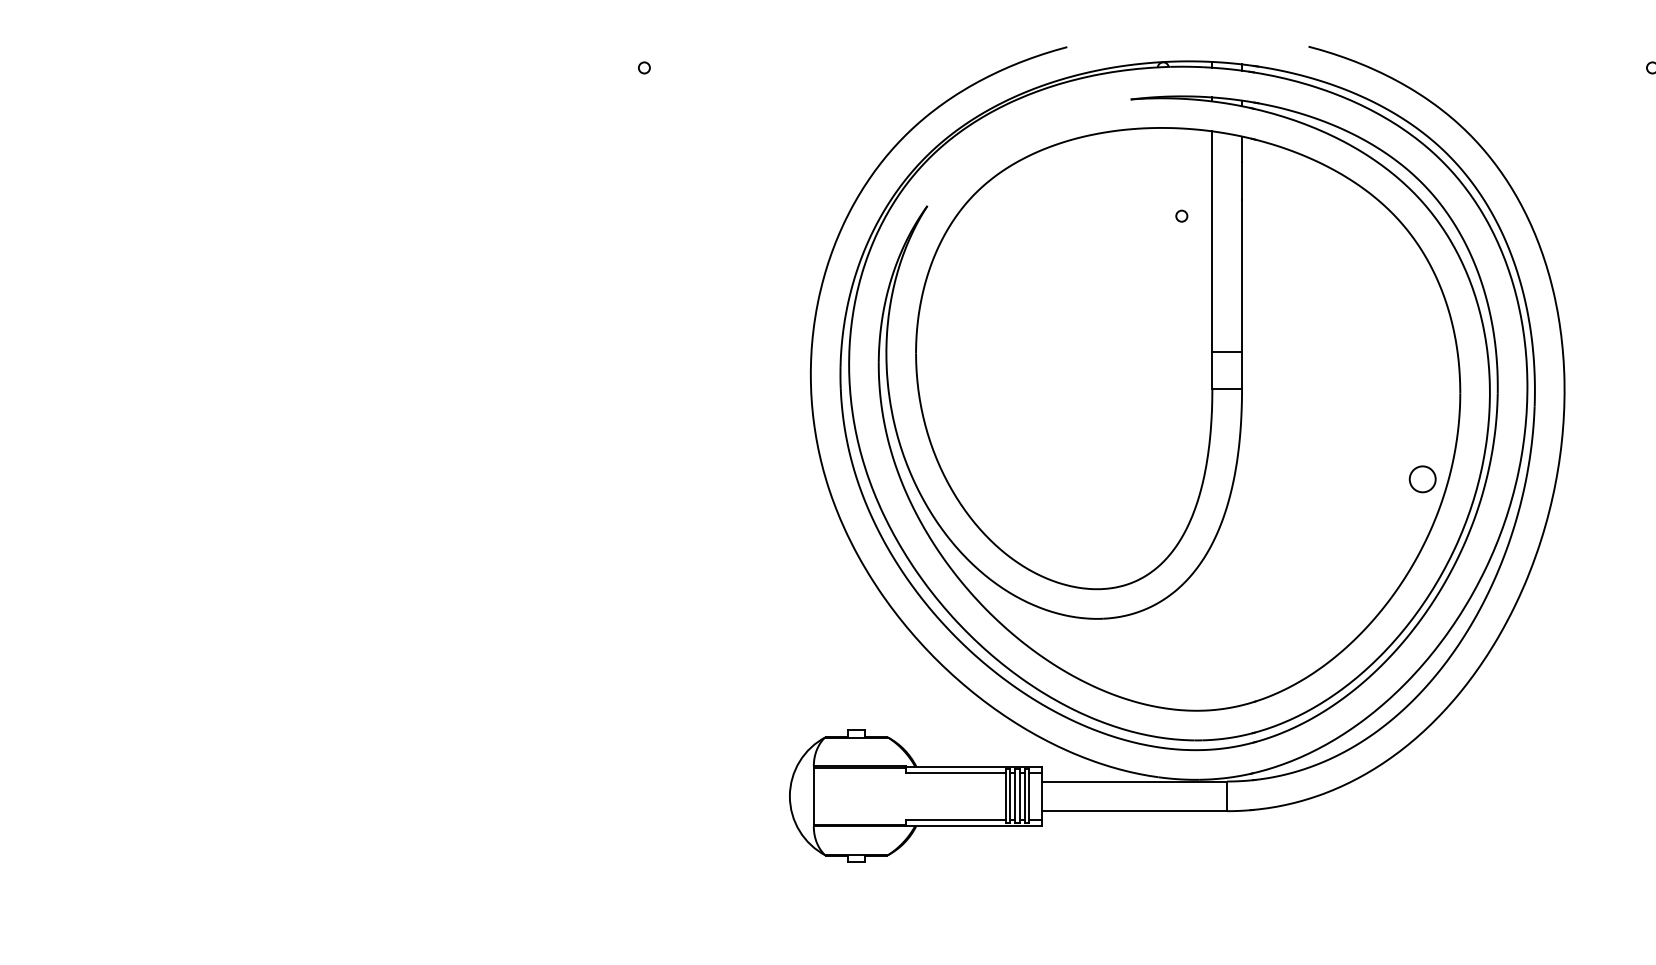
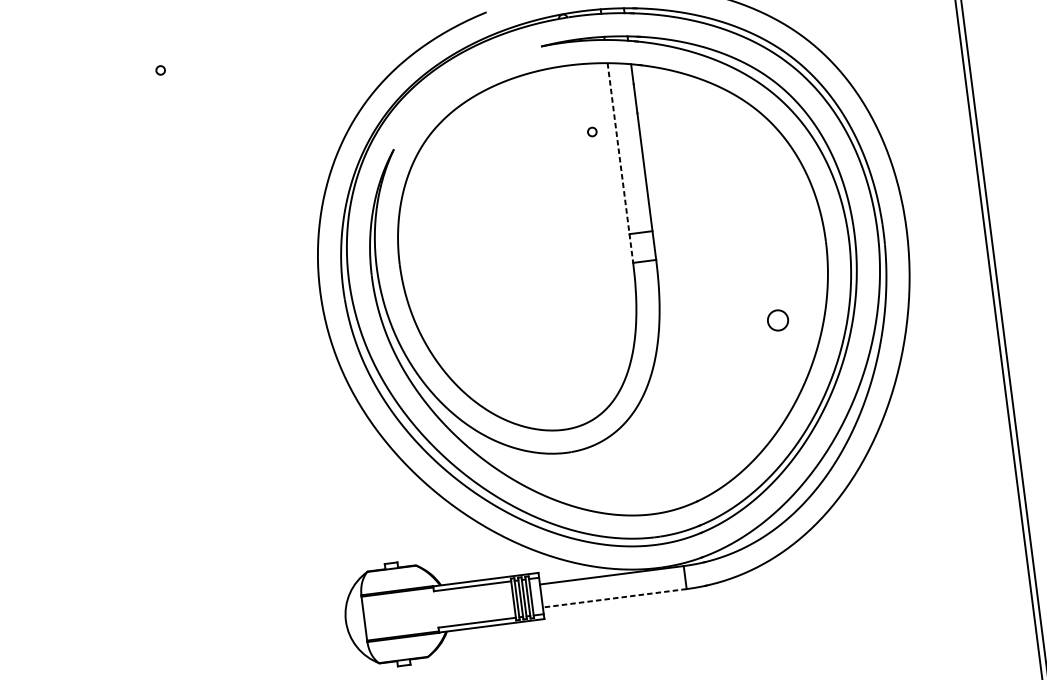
line: (1212, 260) -> (620, 163), solid -> dashed
circle: (1422, 479) -> (777, 320), moved
line: (1134, 811) -> (614, 598), solid -> dashed

